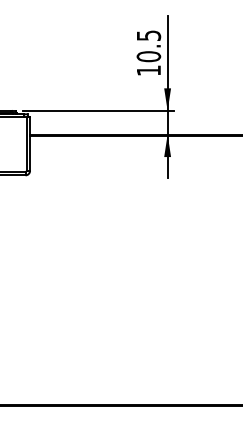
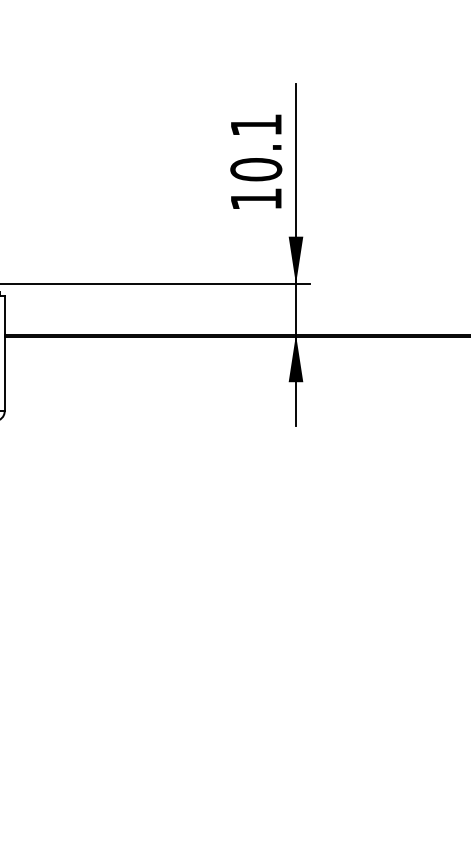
text: (149, 35) -> (257, 124), 10.5 -> 10.1

